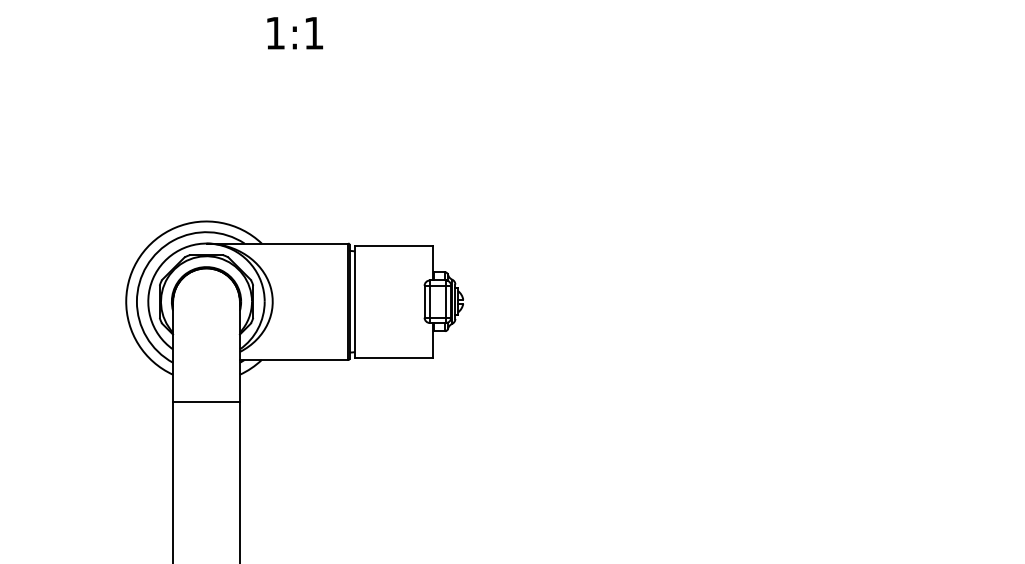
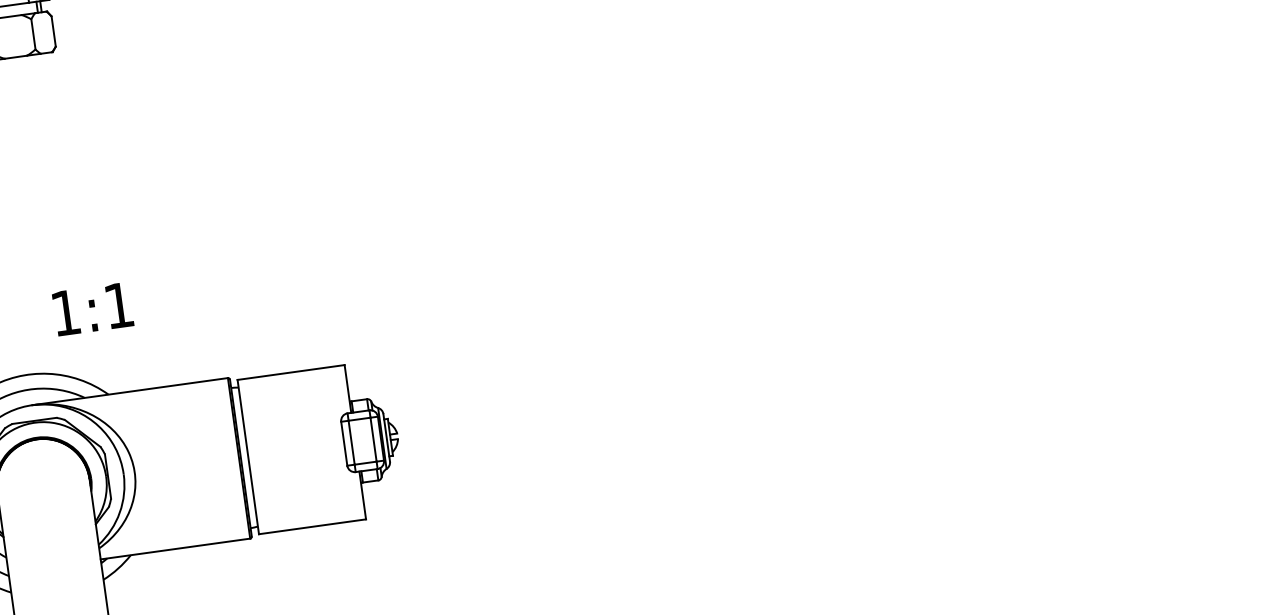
text: (294, 33) -> (92, 309), moved

